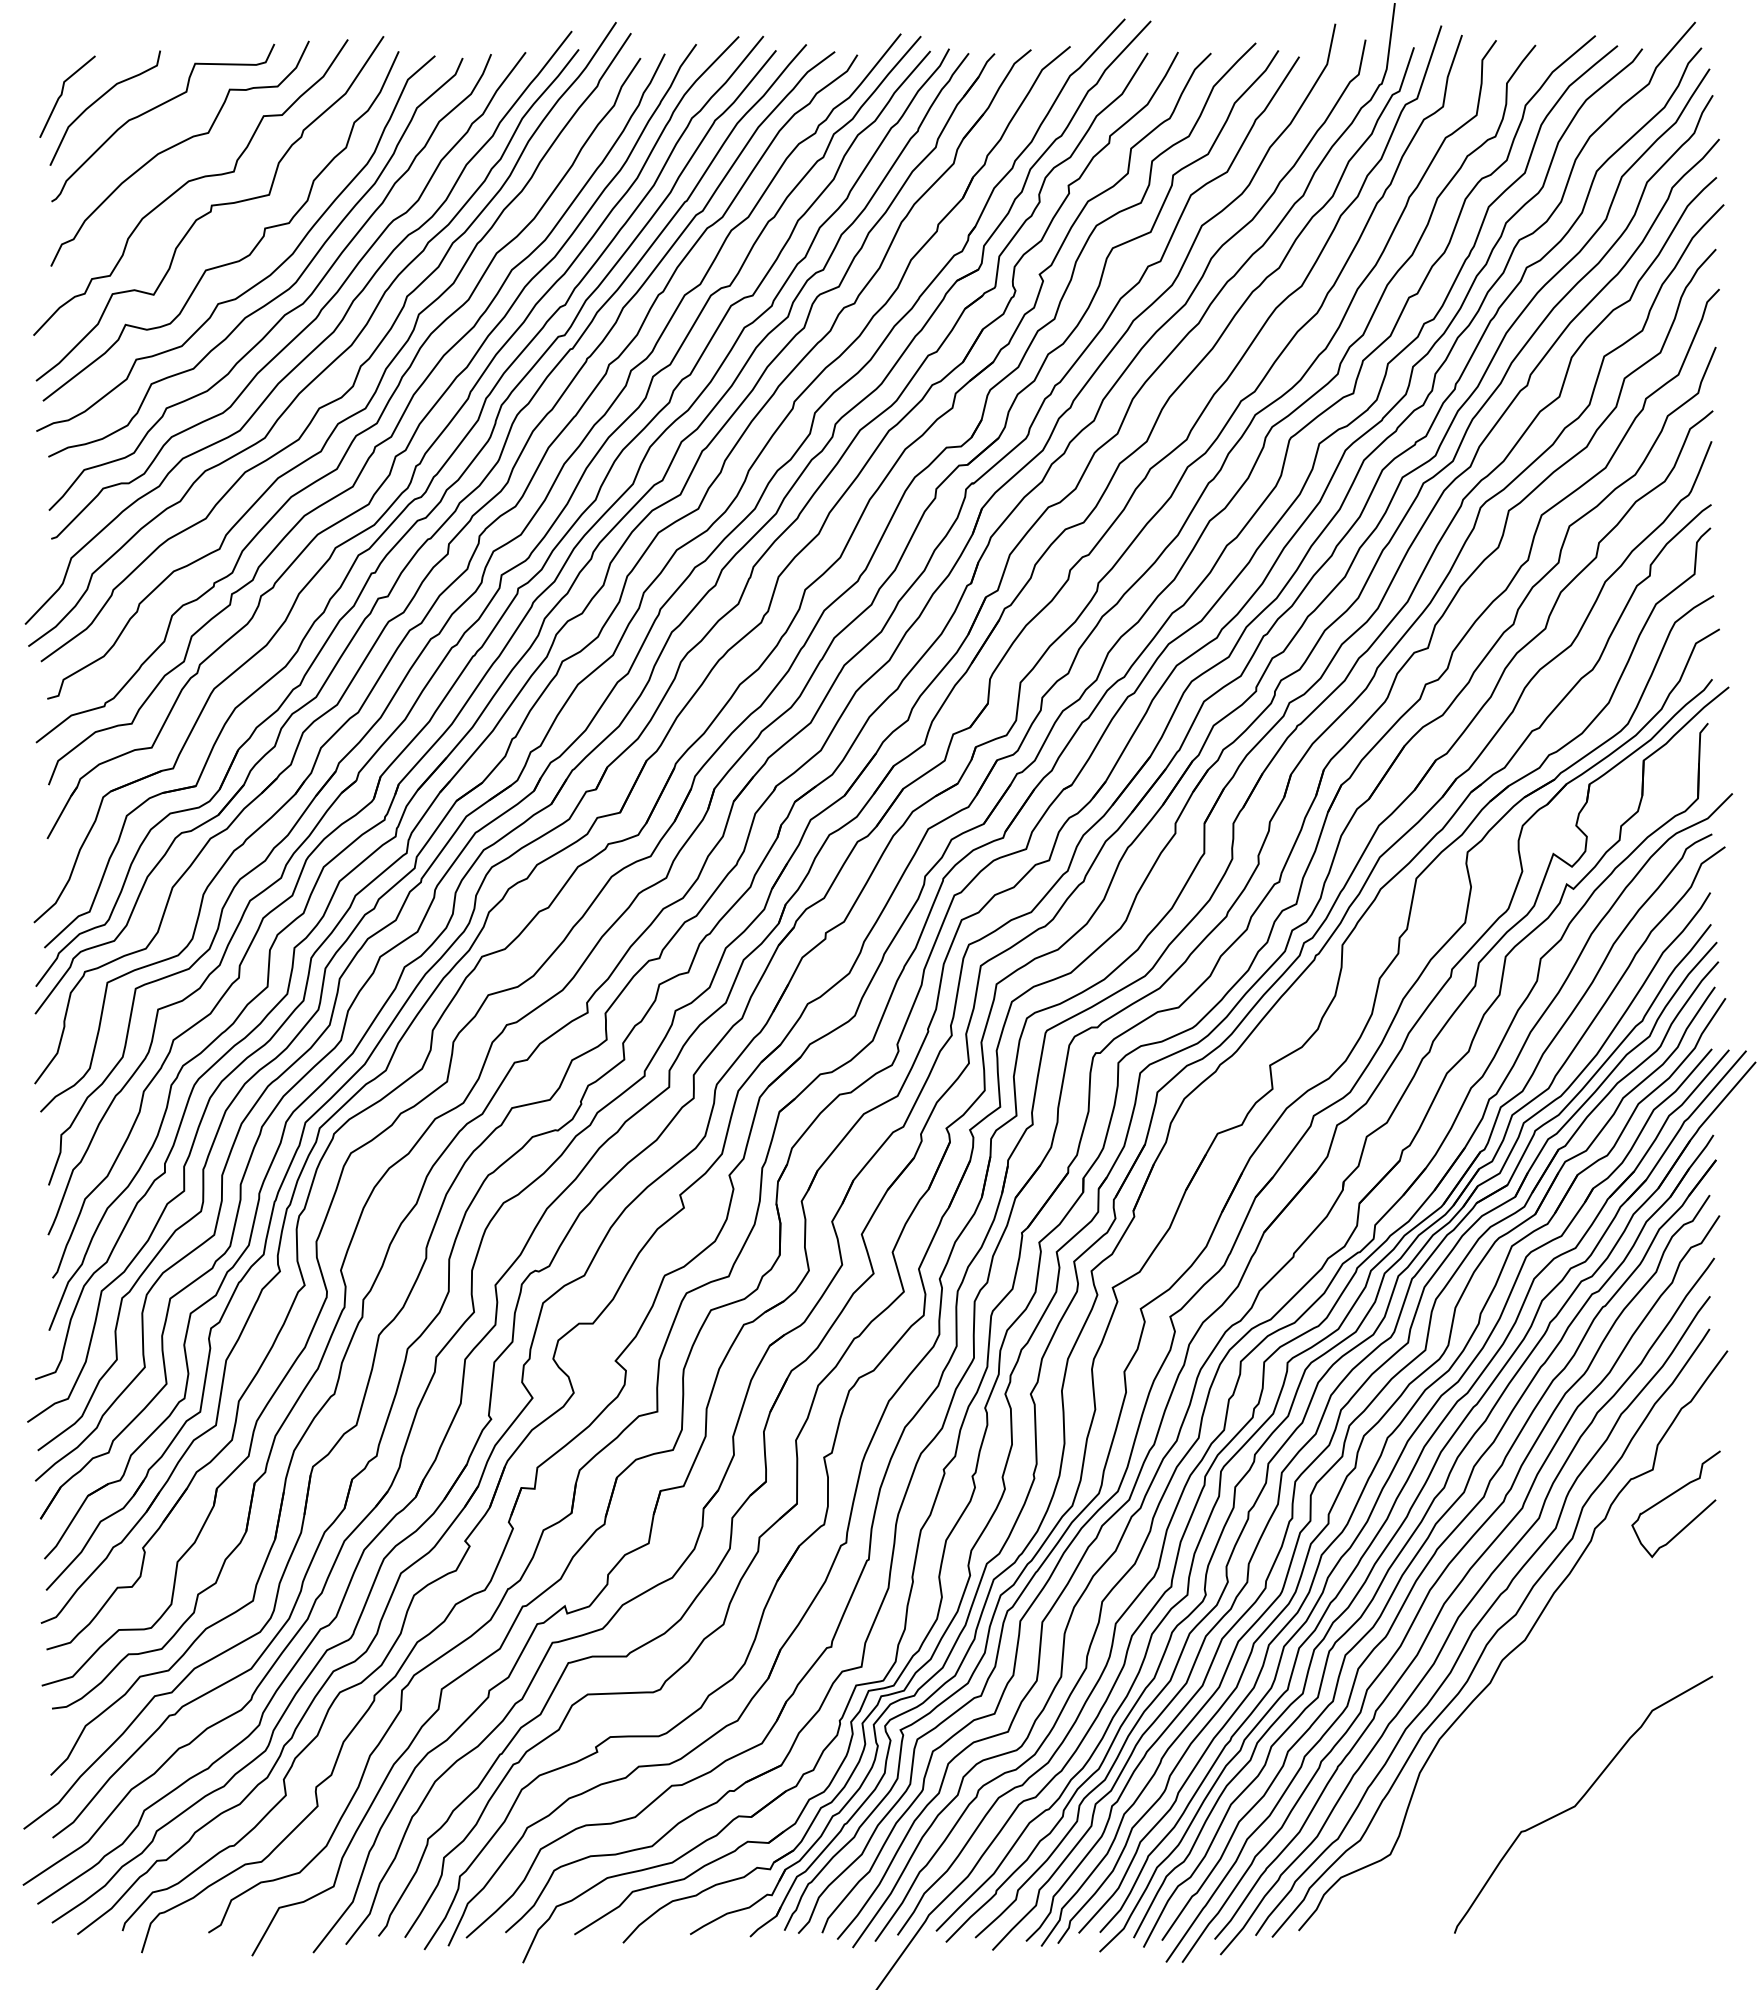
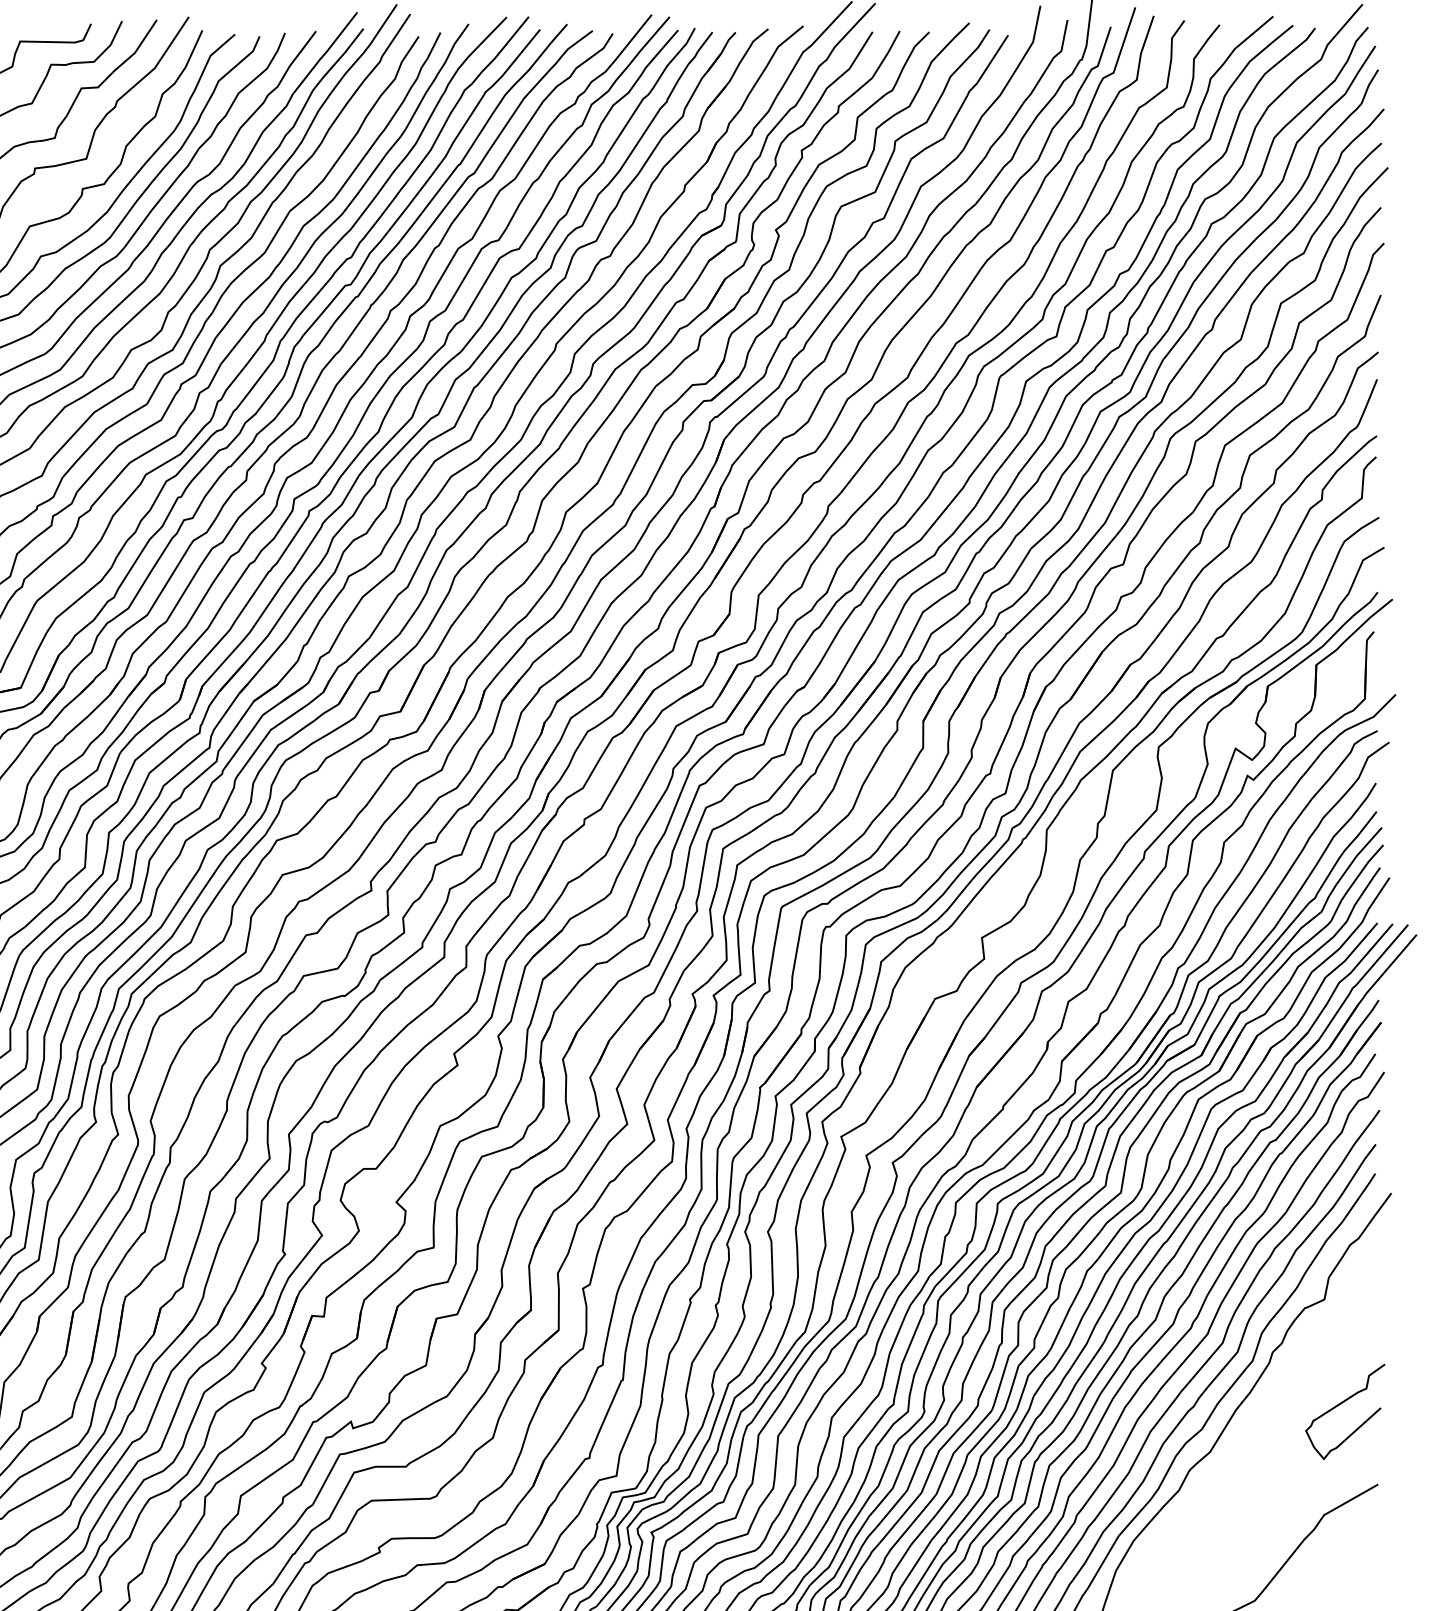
curve: (1670, 1496) -> (1340, 1404), moved

